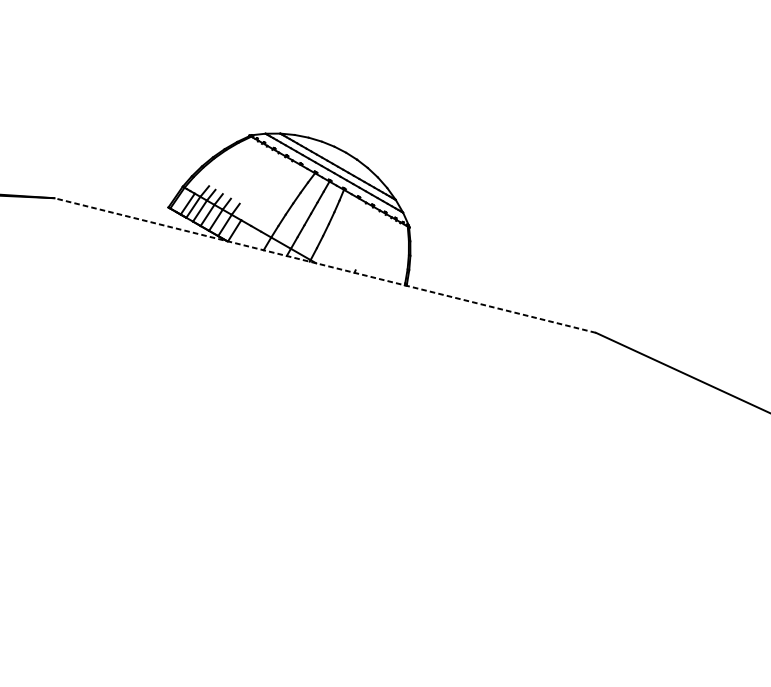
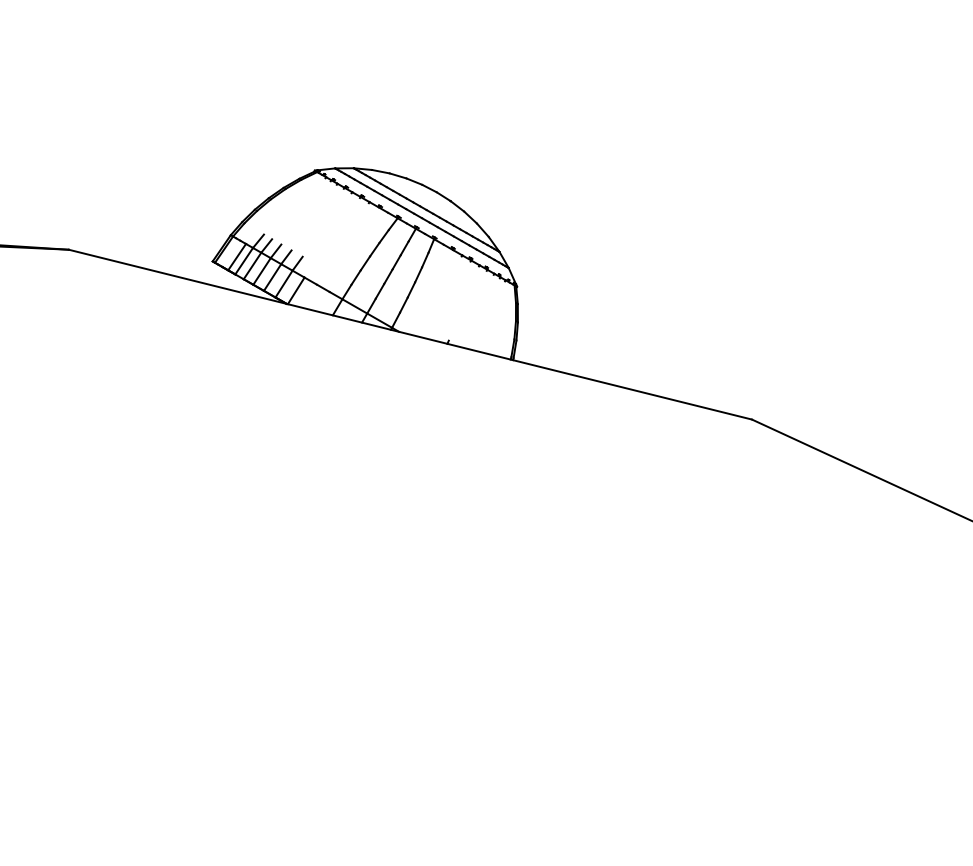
line: (325, 265) -> (410, 334), dashed -> solid

